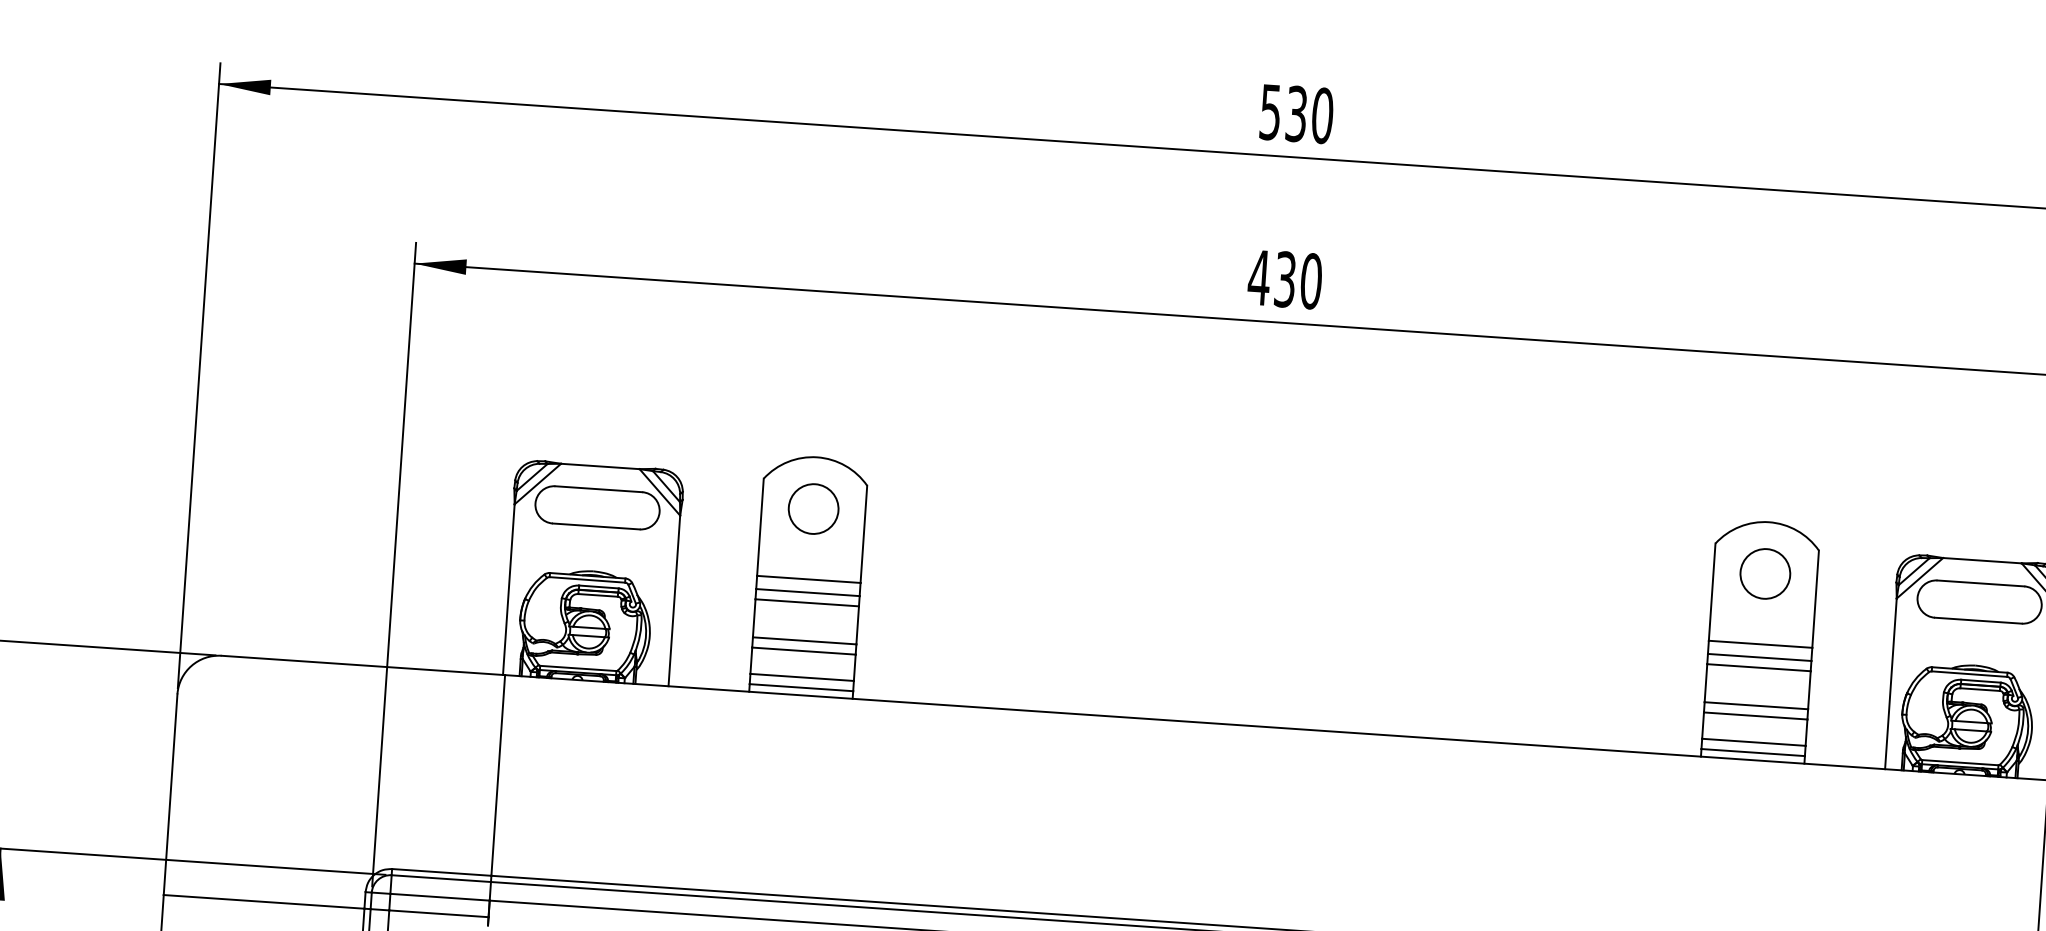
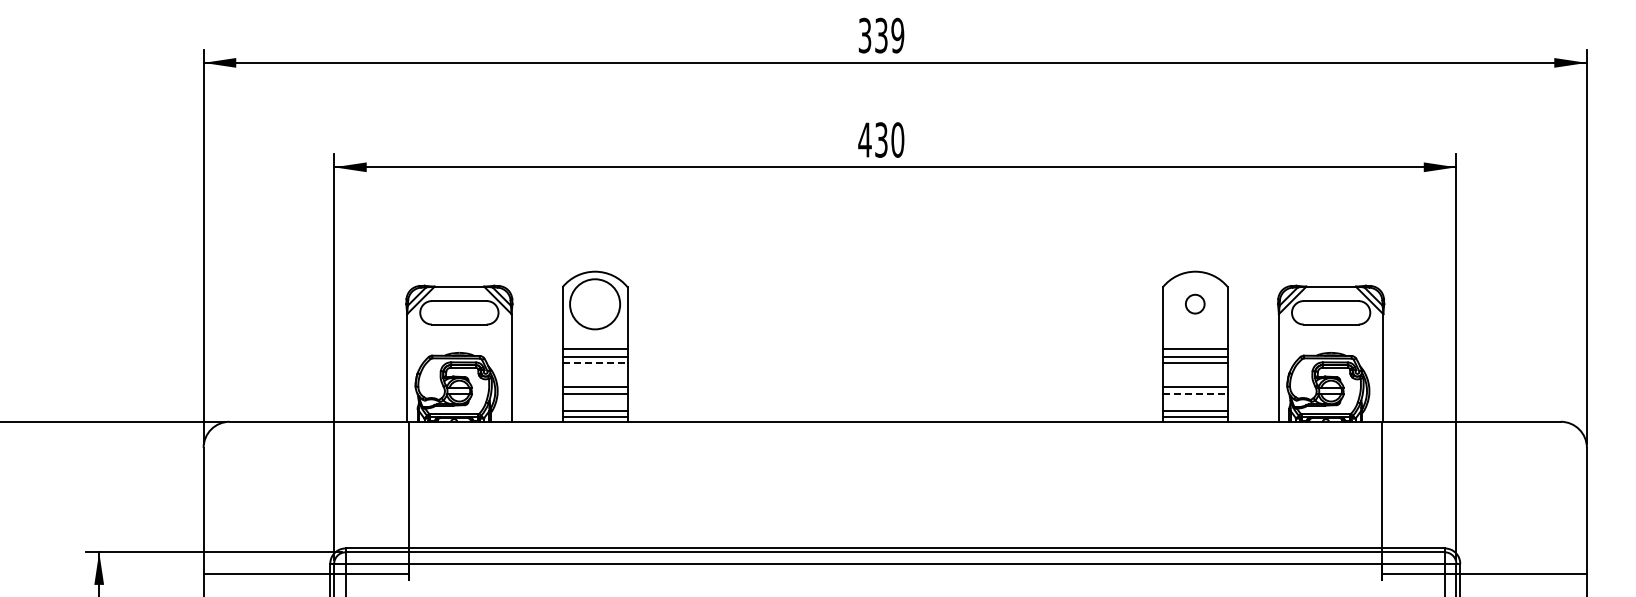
text: (1296, 113) -> (881, 35), 530 -> 339
circle: (812, 507) -> (594, 303), size x1.6
circle: (1764, 572) -> (1194, 303), size x0.6
line: (807, 602) -> (595, 363), solid -> dashed
line: (1755, 715) -> (1195, 393), solid -> dashed

